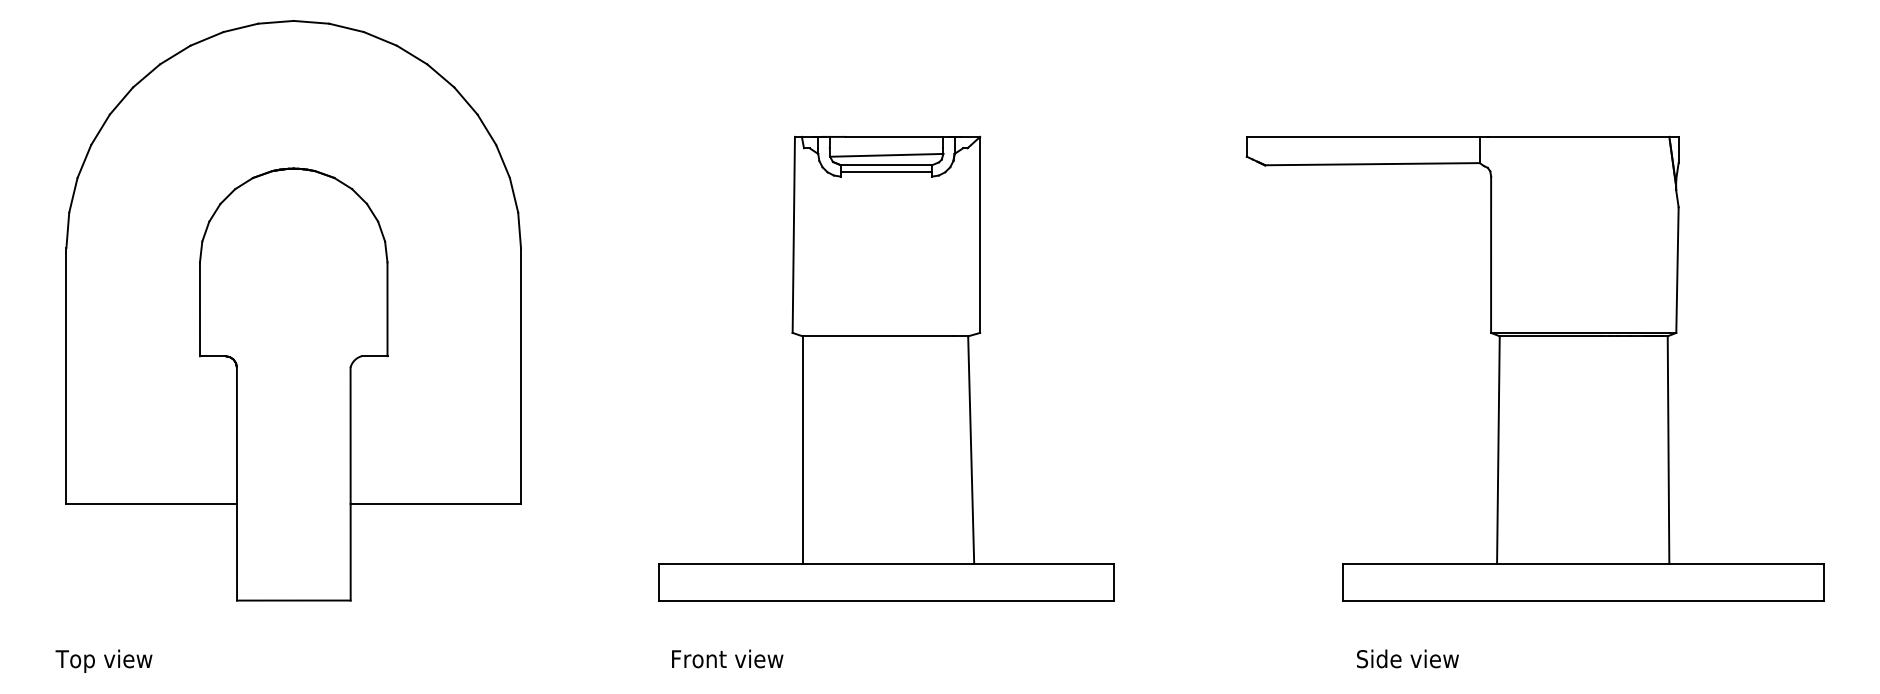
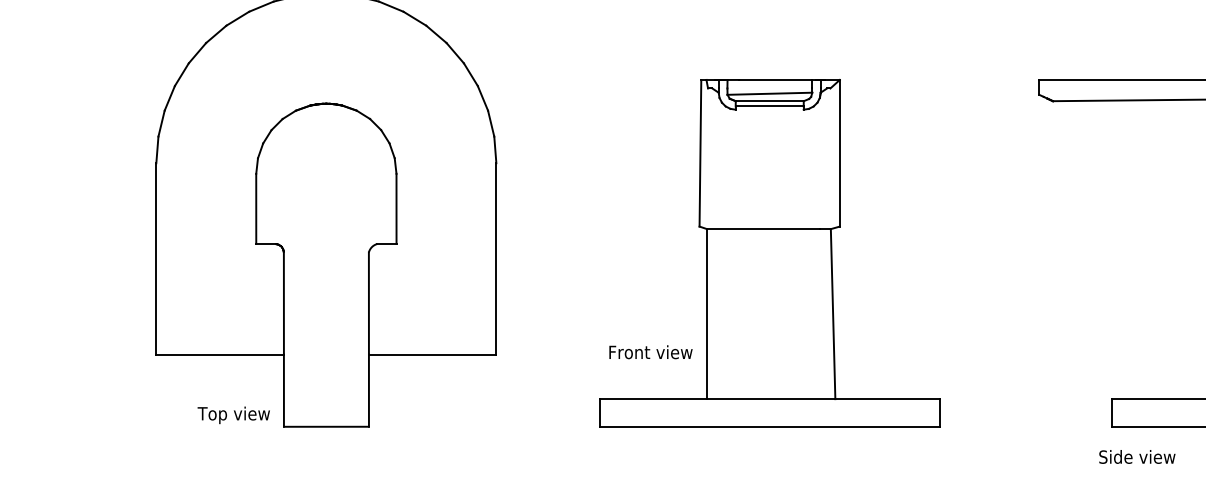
text: (727, 658) -> (650, 351), moved
text: (1407, 658) -> (1137, 456), moved
text: (103, 660) -> (233, 414), moved

